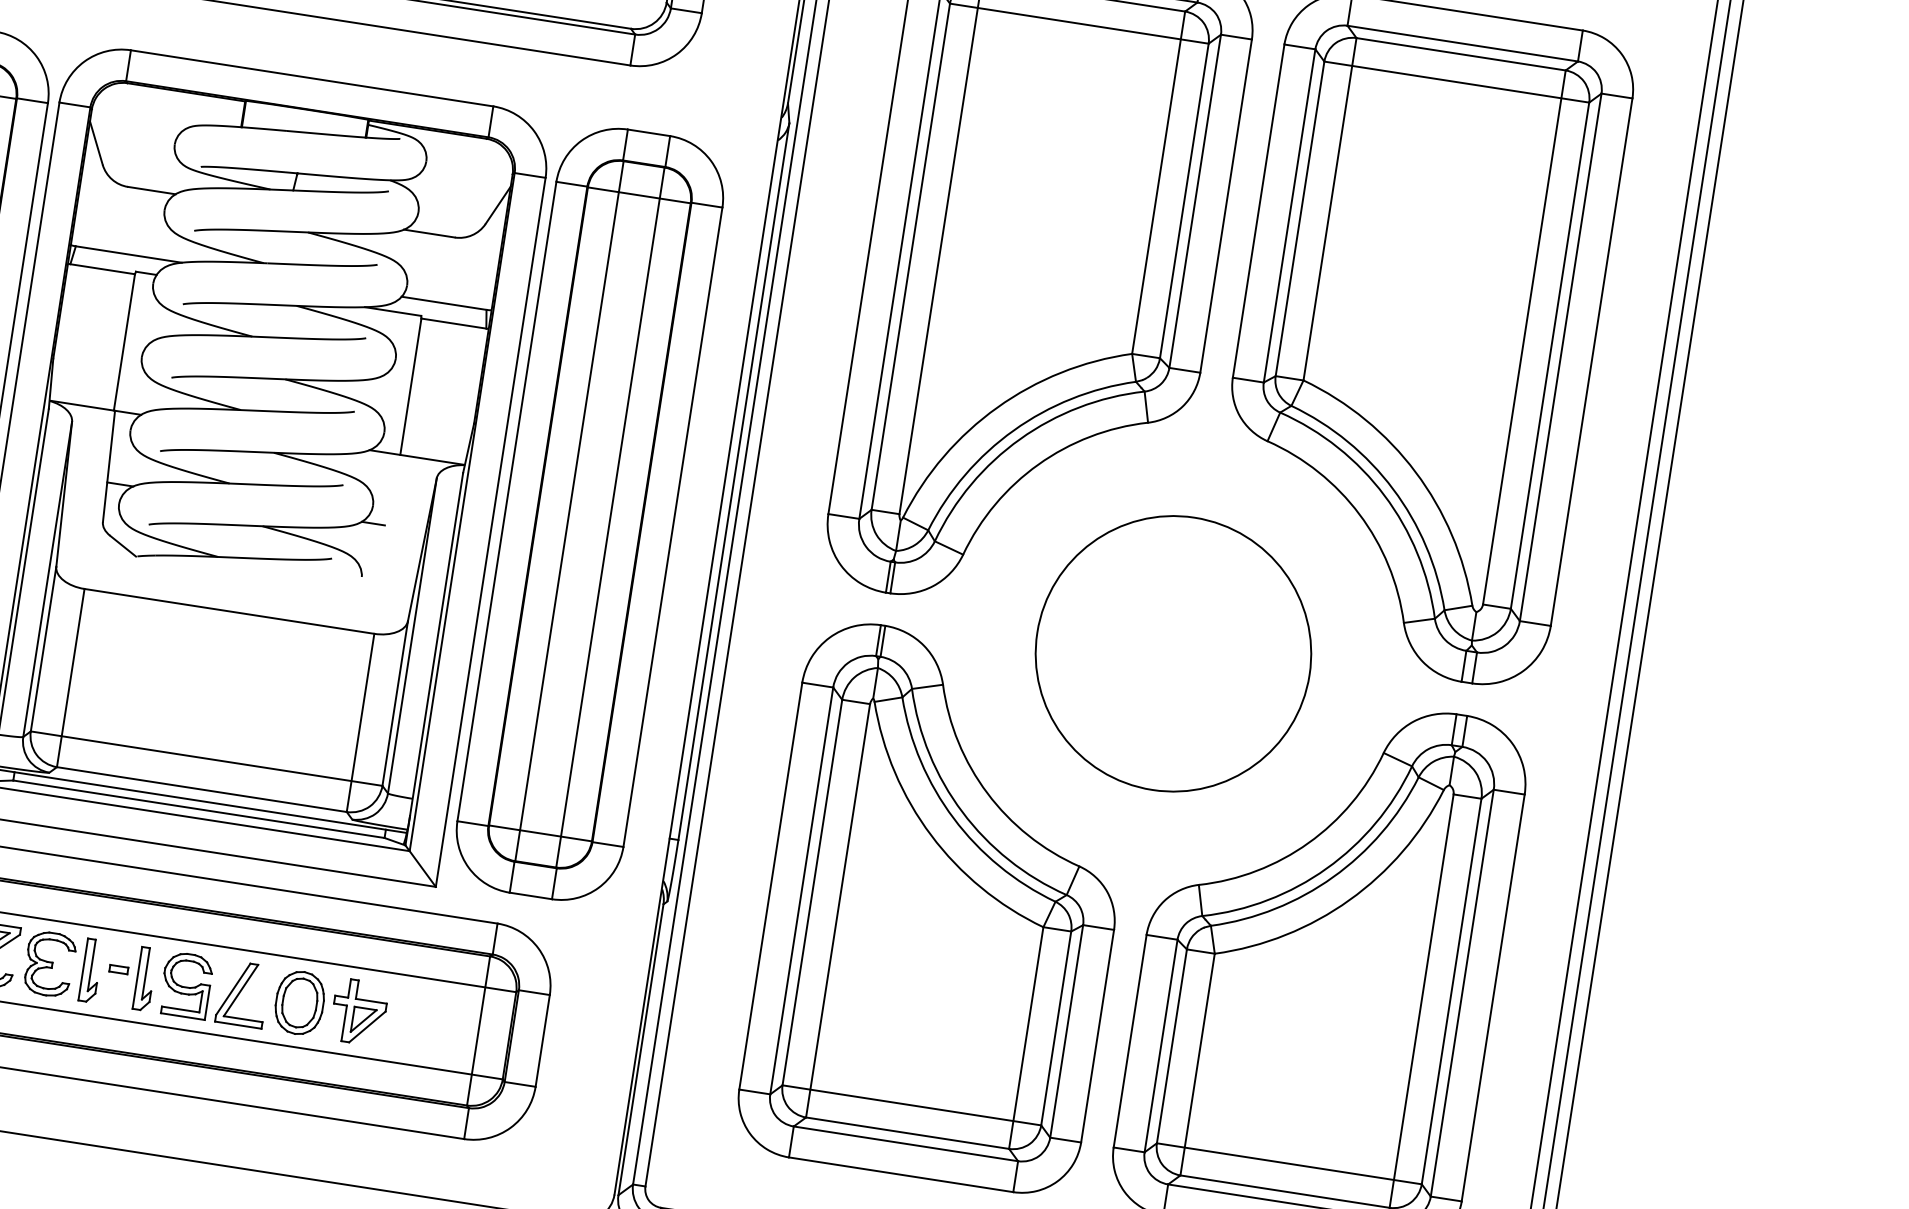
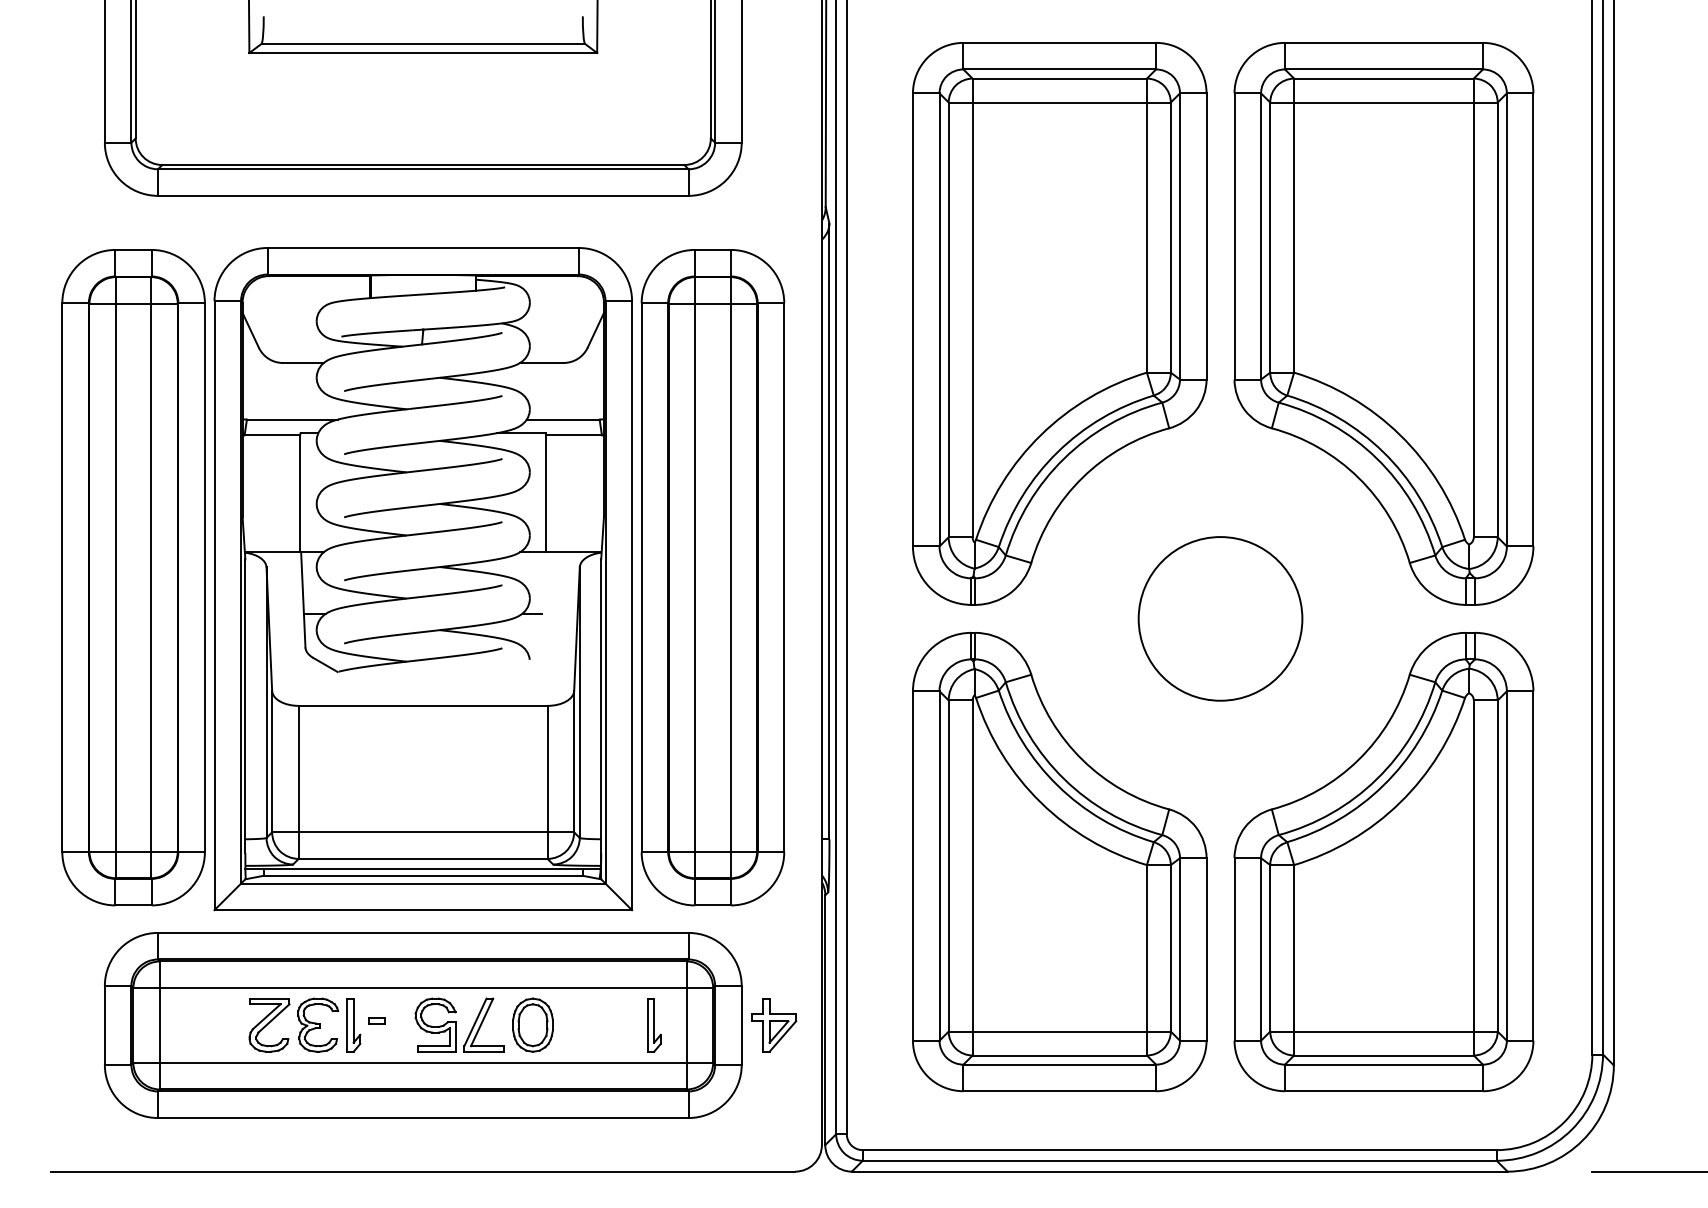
circle: (1173, 653) -> (1220, 618), size x0.7
part: (145, 979) -> (654, 1025), moved
part: (359, 1012) -> (774, 1025), moved

